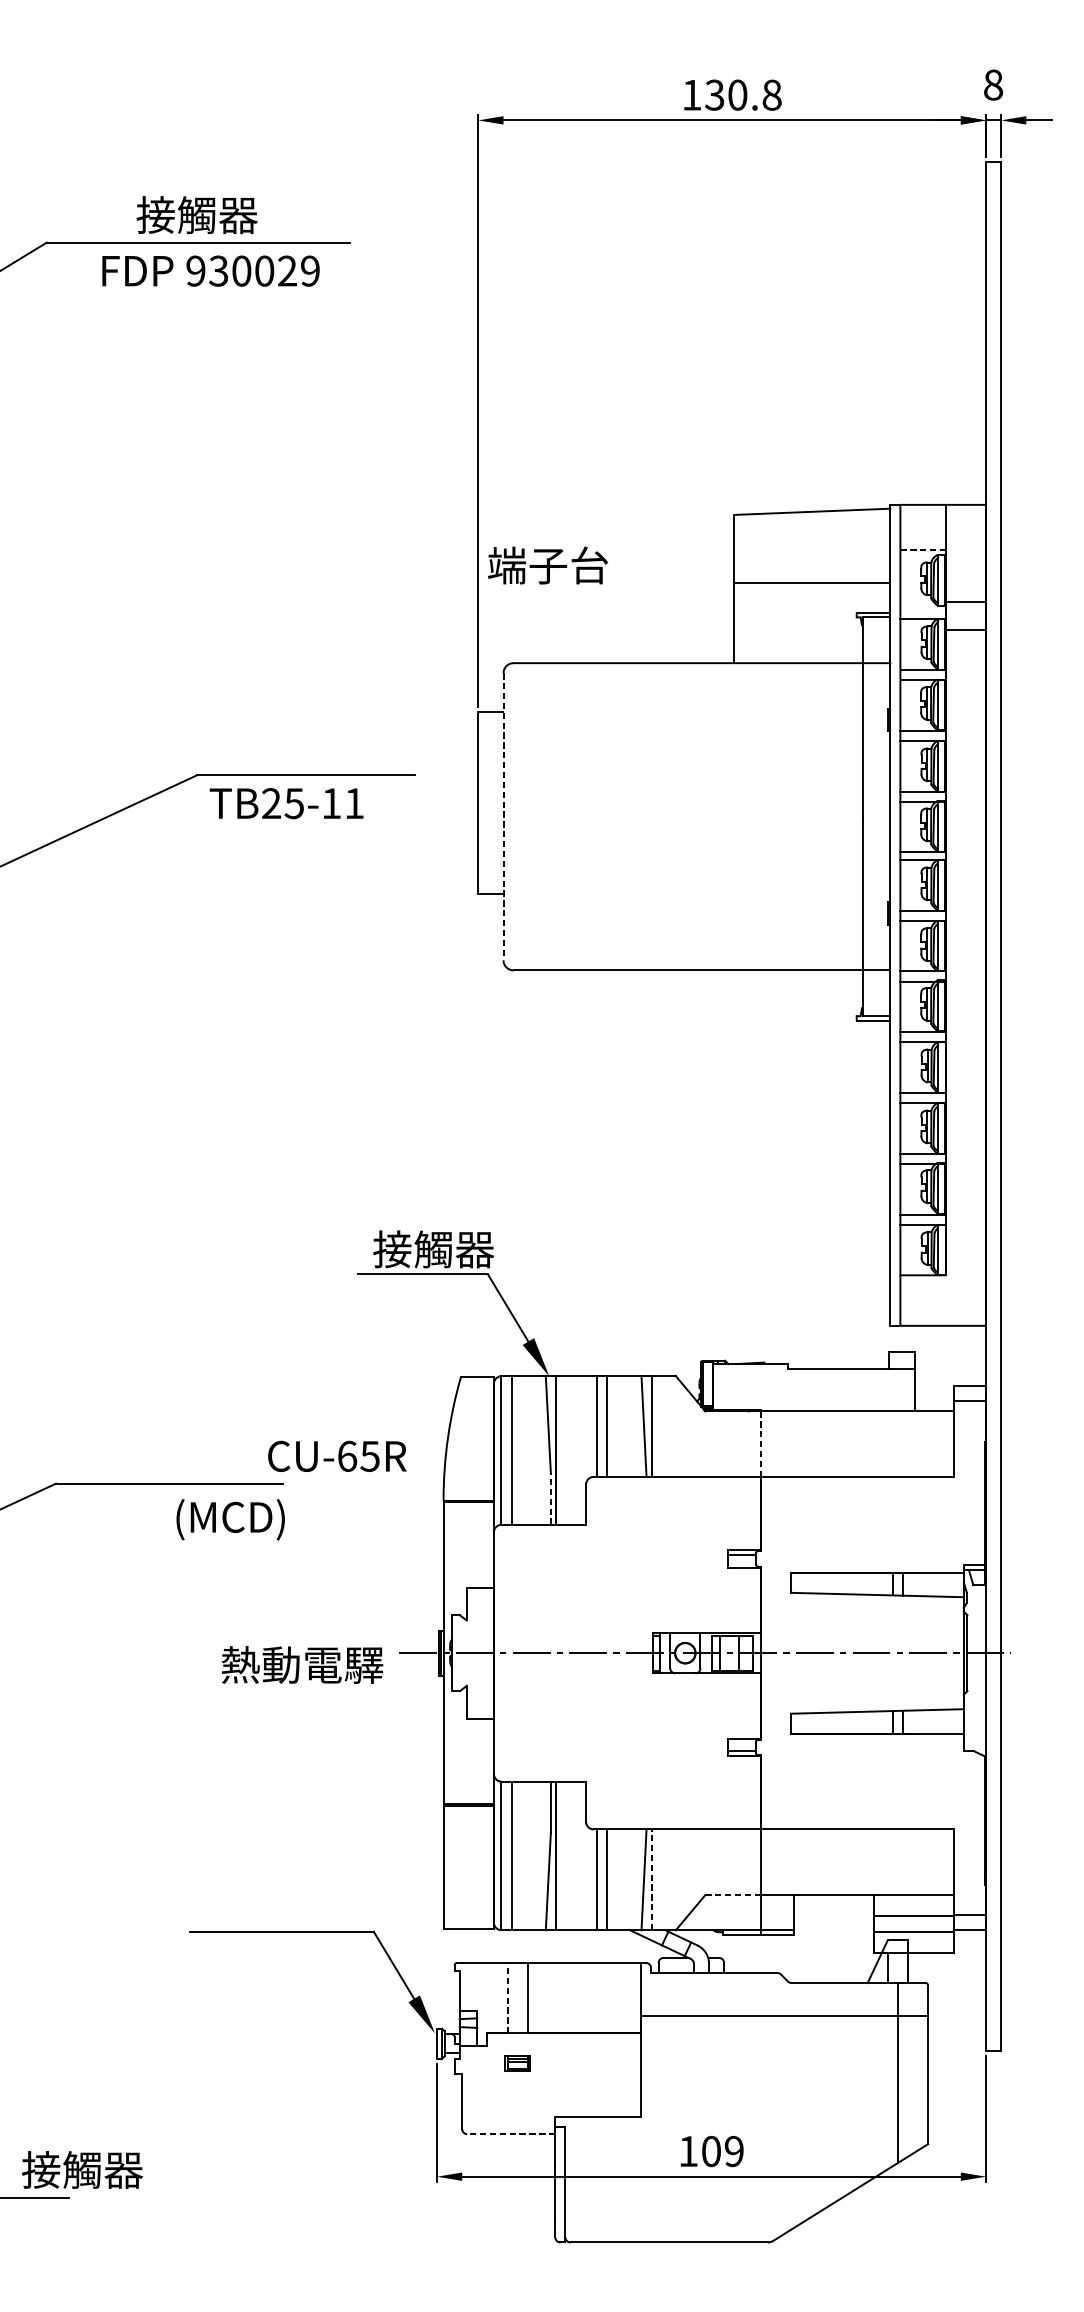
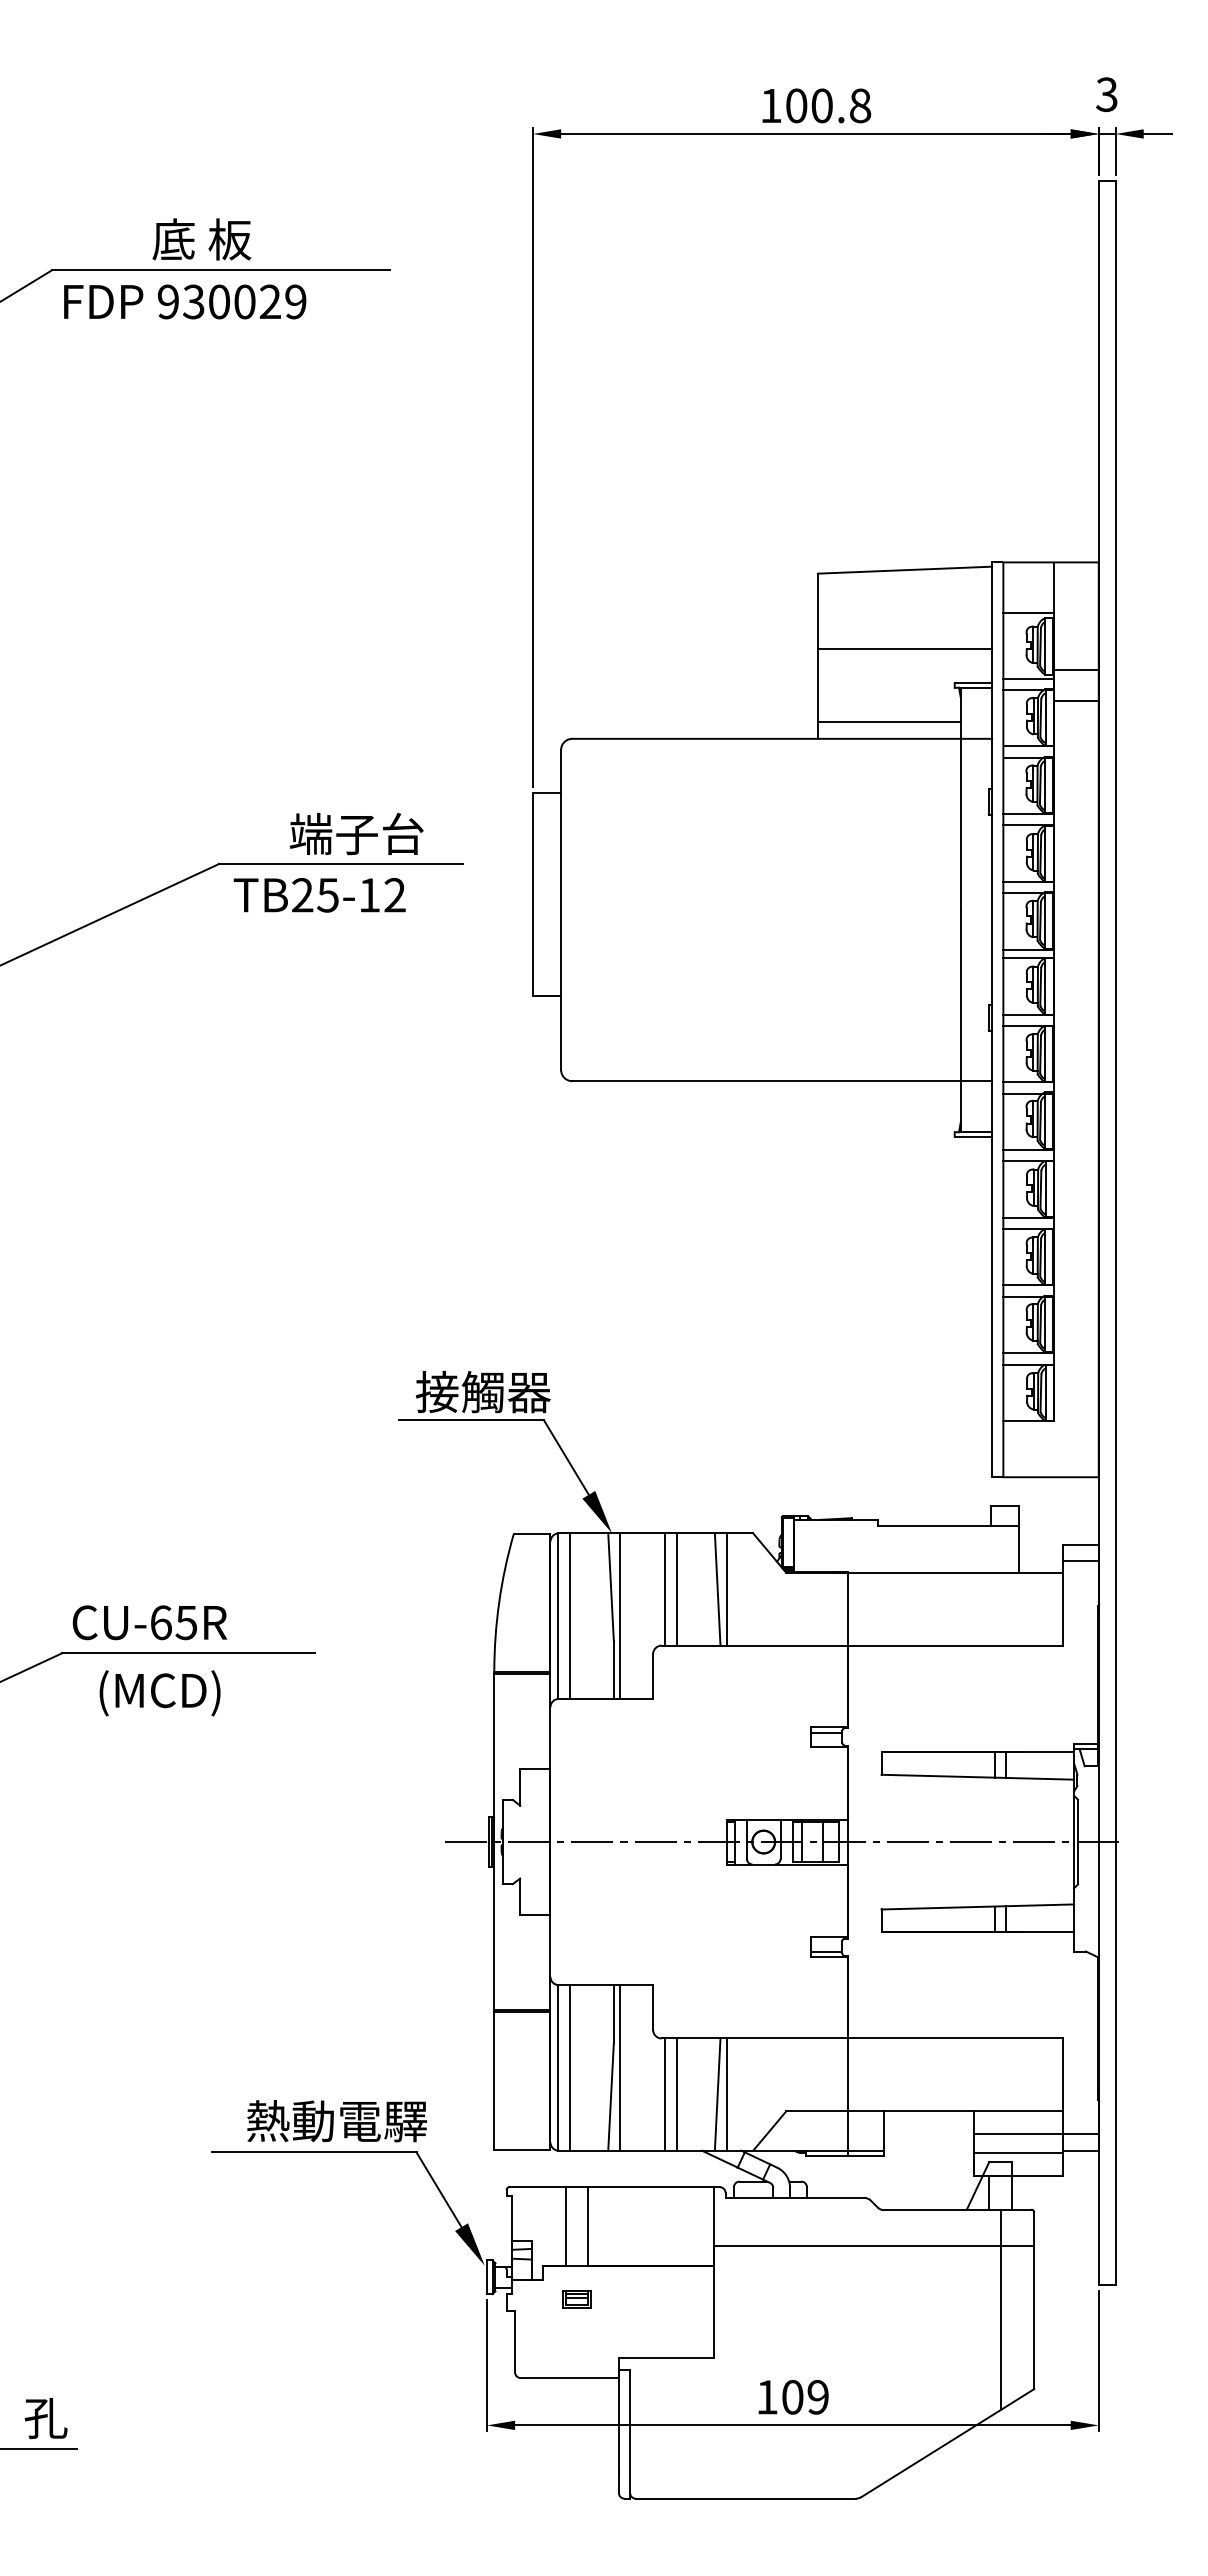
text: (992, 84) -> (1106, 94), 8 -> 3
text: (714, 94) -> (796, 105), 130.8 -> 100.8
text: (196, 215) -> (219, 239), 接觸器 -> 底 板
text: (211, 270) -> (185, 301), moved
line: (923, 550) -> (1029, 613), dashed -> solid
text: (547, 565) -> (356, 833), moved
line: (922, 609) -> (1028, 678), added
line: (798, 648) -> (889, 722), added
text: (353, 803) -> (394, 895), TB25-11 -> TB25-12
line: (503, 817) -> (561, 910), dashed -> solid
line: (760, 1443) -> (847, 1608), dashed -> solid
text: (336, 1456) -> (149, 1622), moved
line: (550, 1499) -> (613, 1670), dashed -> solid
text: (230, 1519) -> (159, 1693), moved
text: (301, 1665) -> (336, 2121), moved
line: (651, 1879) -> (726, 2094), dashed -> solid
line: (733, 1895) -> (817, 2111), dashed -> solid
line: (507, 1998) -> (565, 2226), dashed -> solid
line: (511, 2134) -> (569, 2378), dashed -> solid
text: (82, 2169) -> (91, 2417), 接觸器 -> 孔

